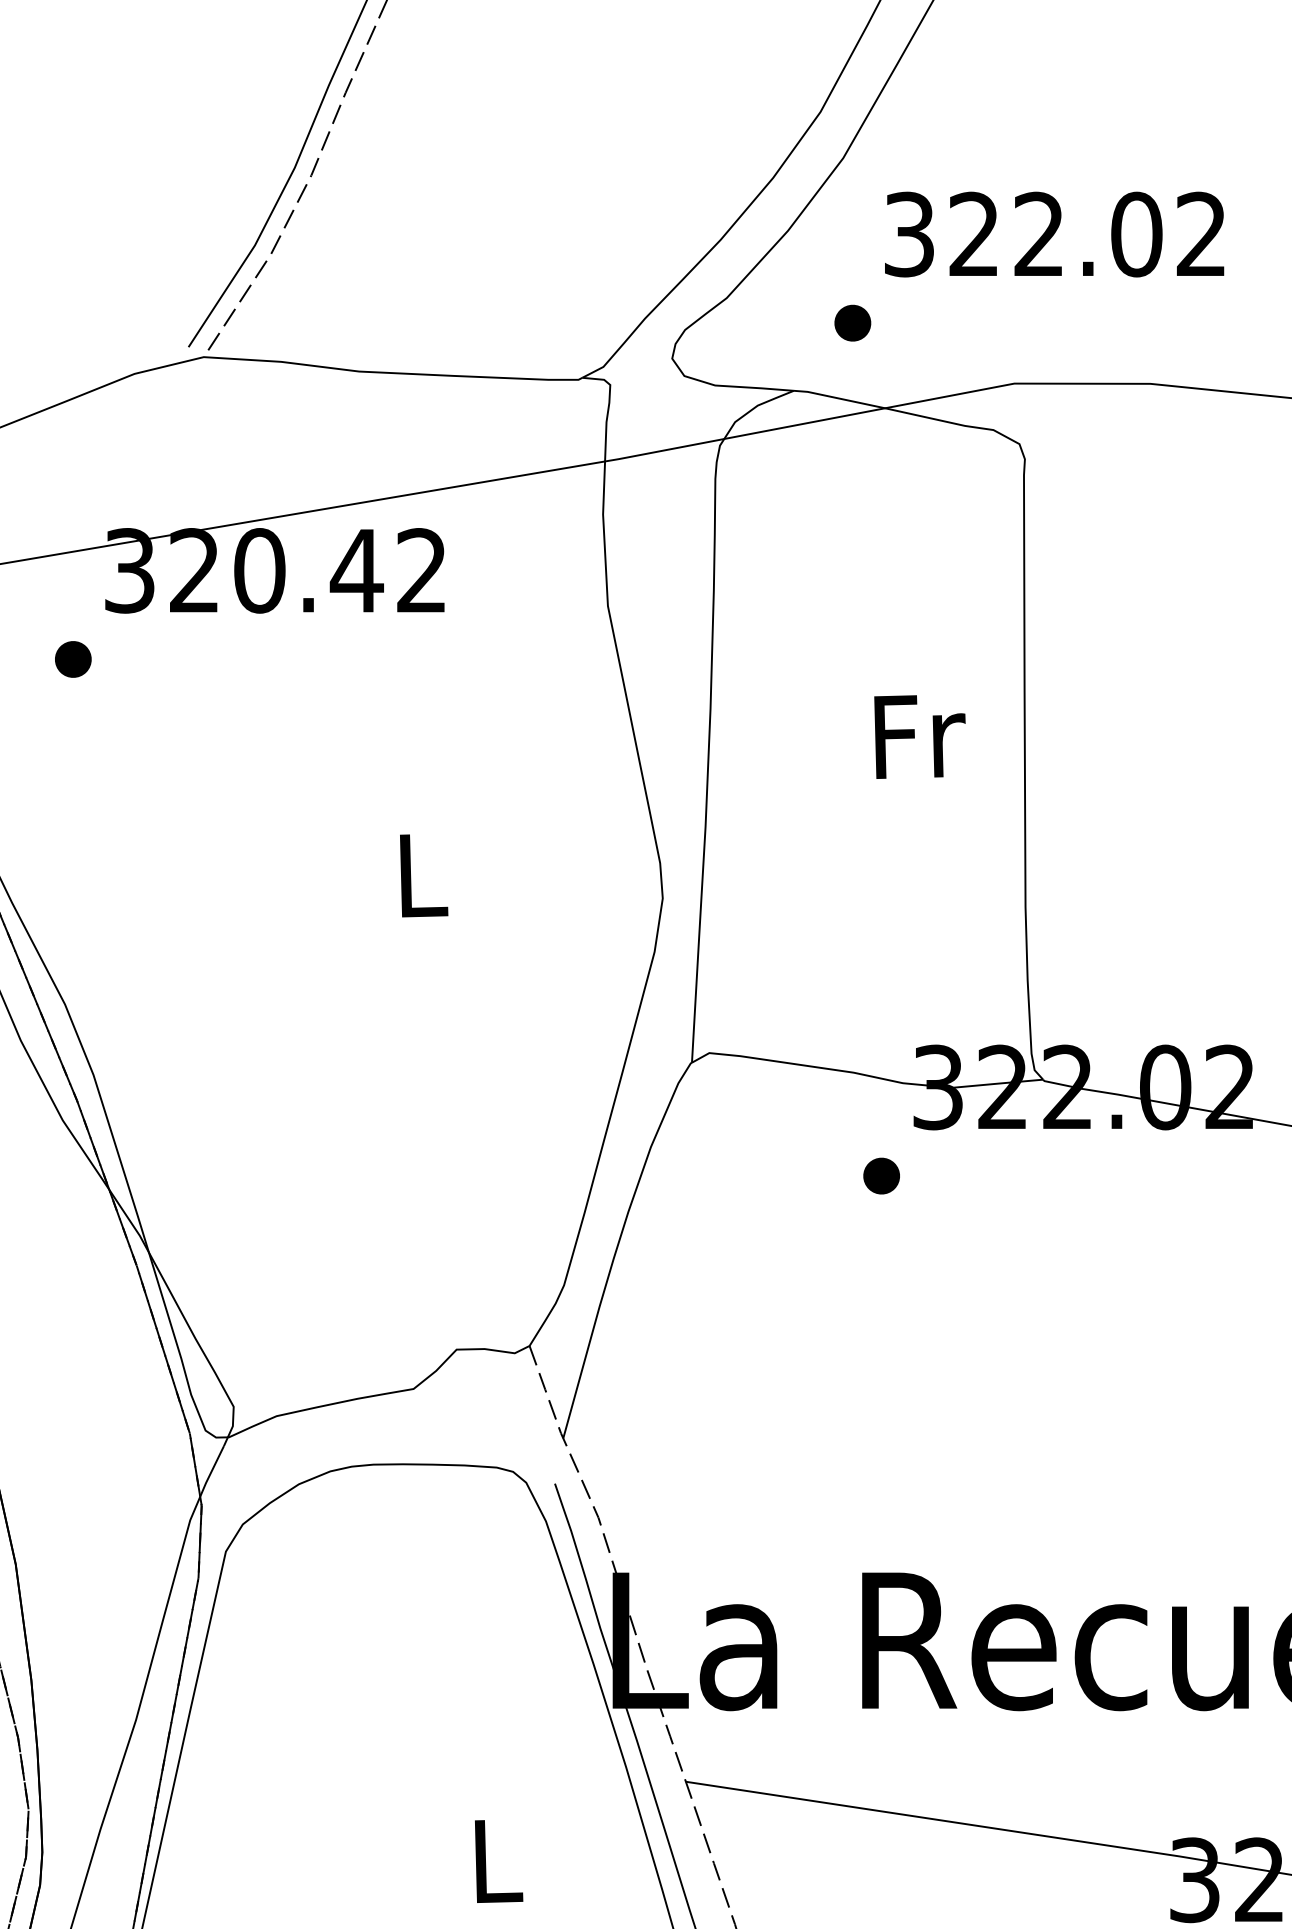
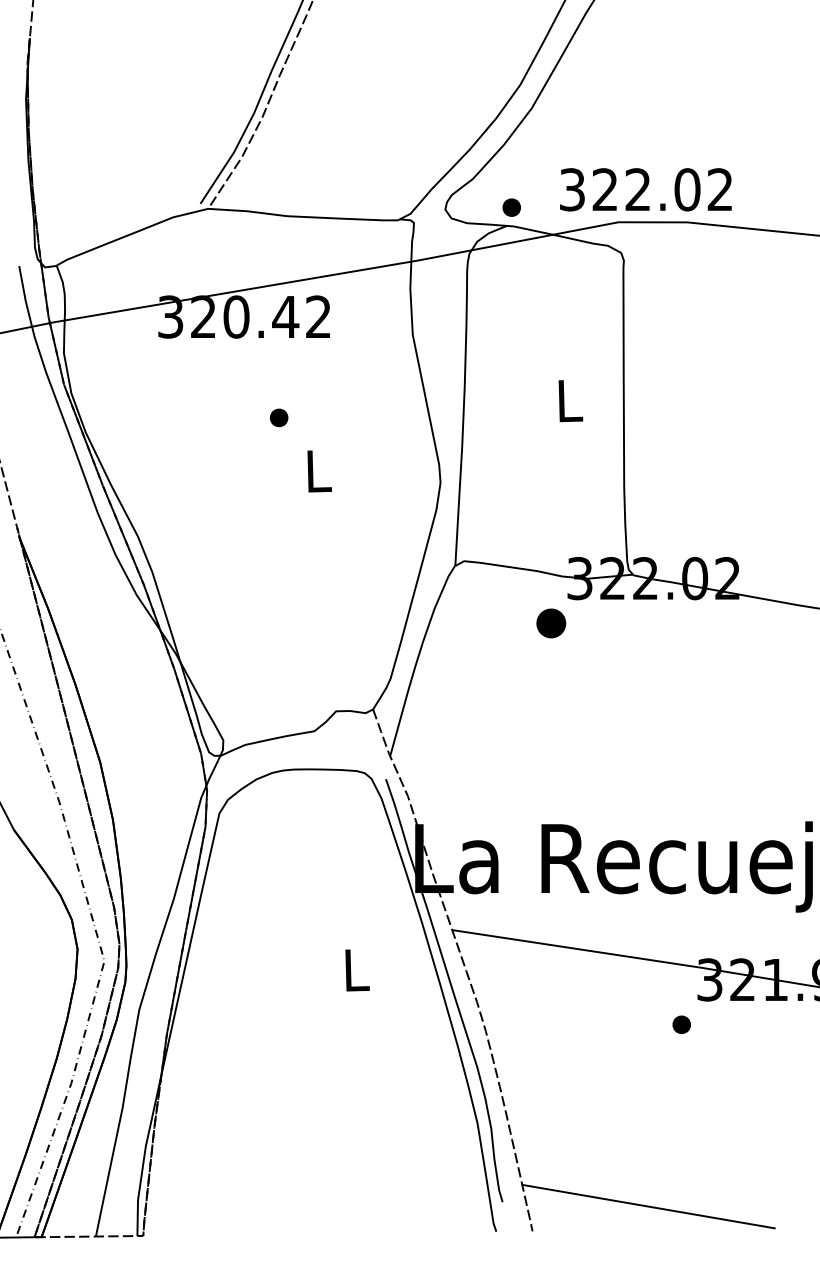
text: (1053, 233) -> (645, 189), moved
part: (852, 322) -> (511, 207), moved
part: (74, 658) -> (279, 417), moved
text: (919, 737) -> (570, 401), Fr -> L
part: (881, 1176) -> (551, 623), size x1.6

